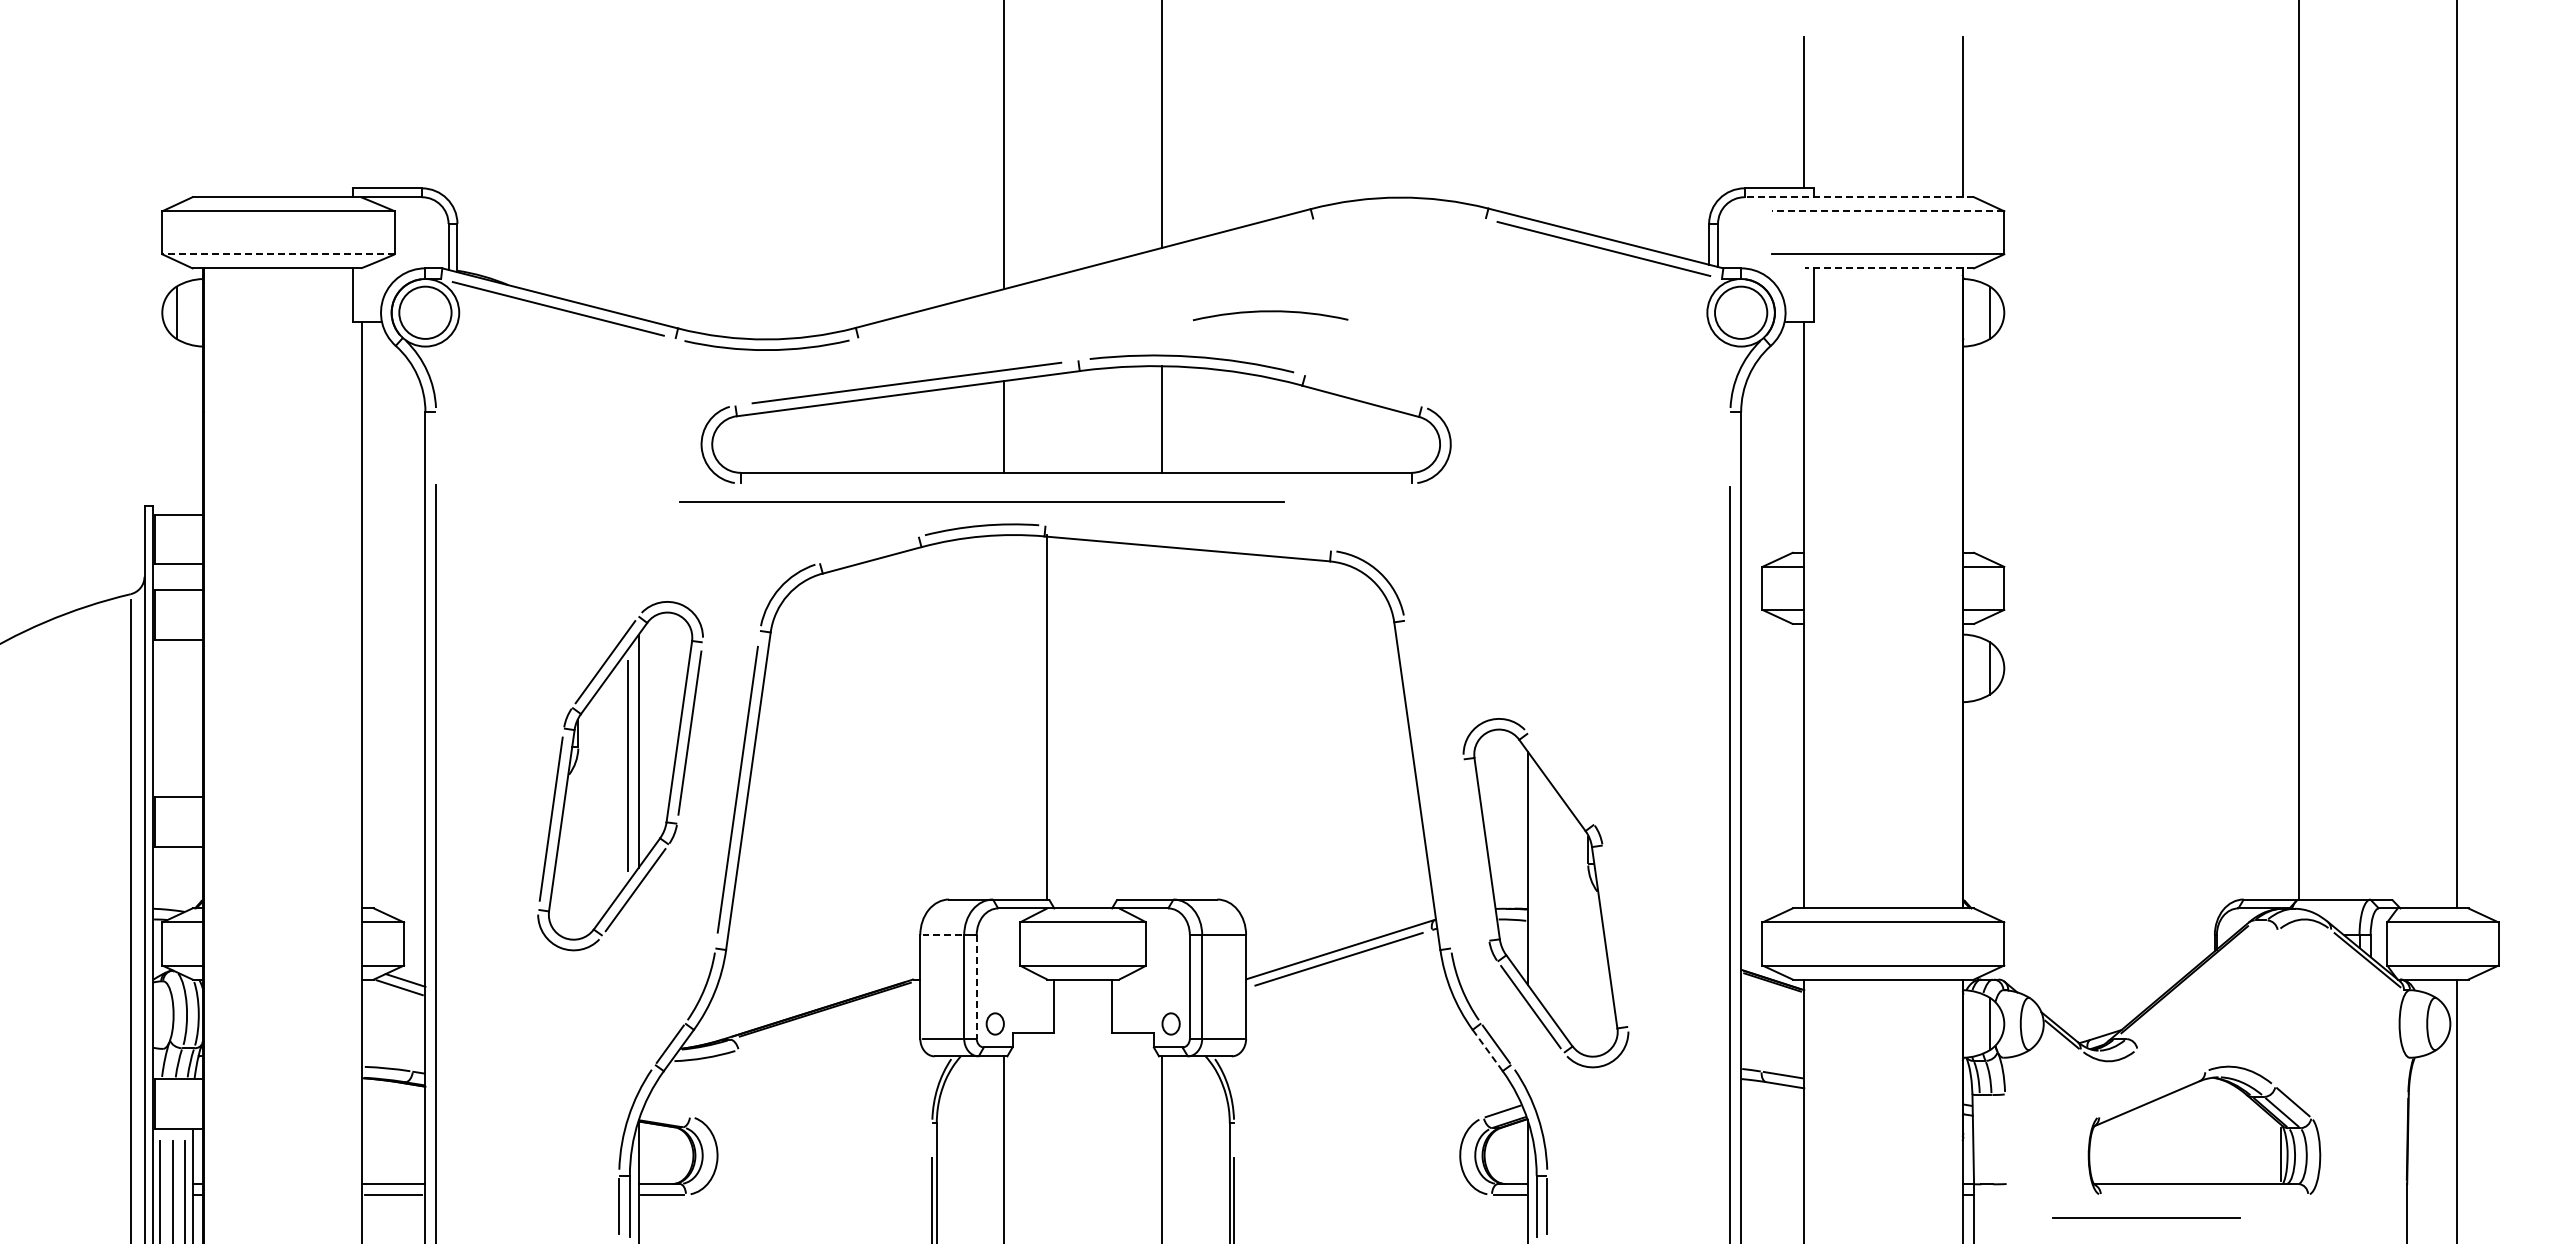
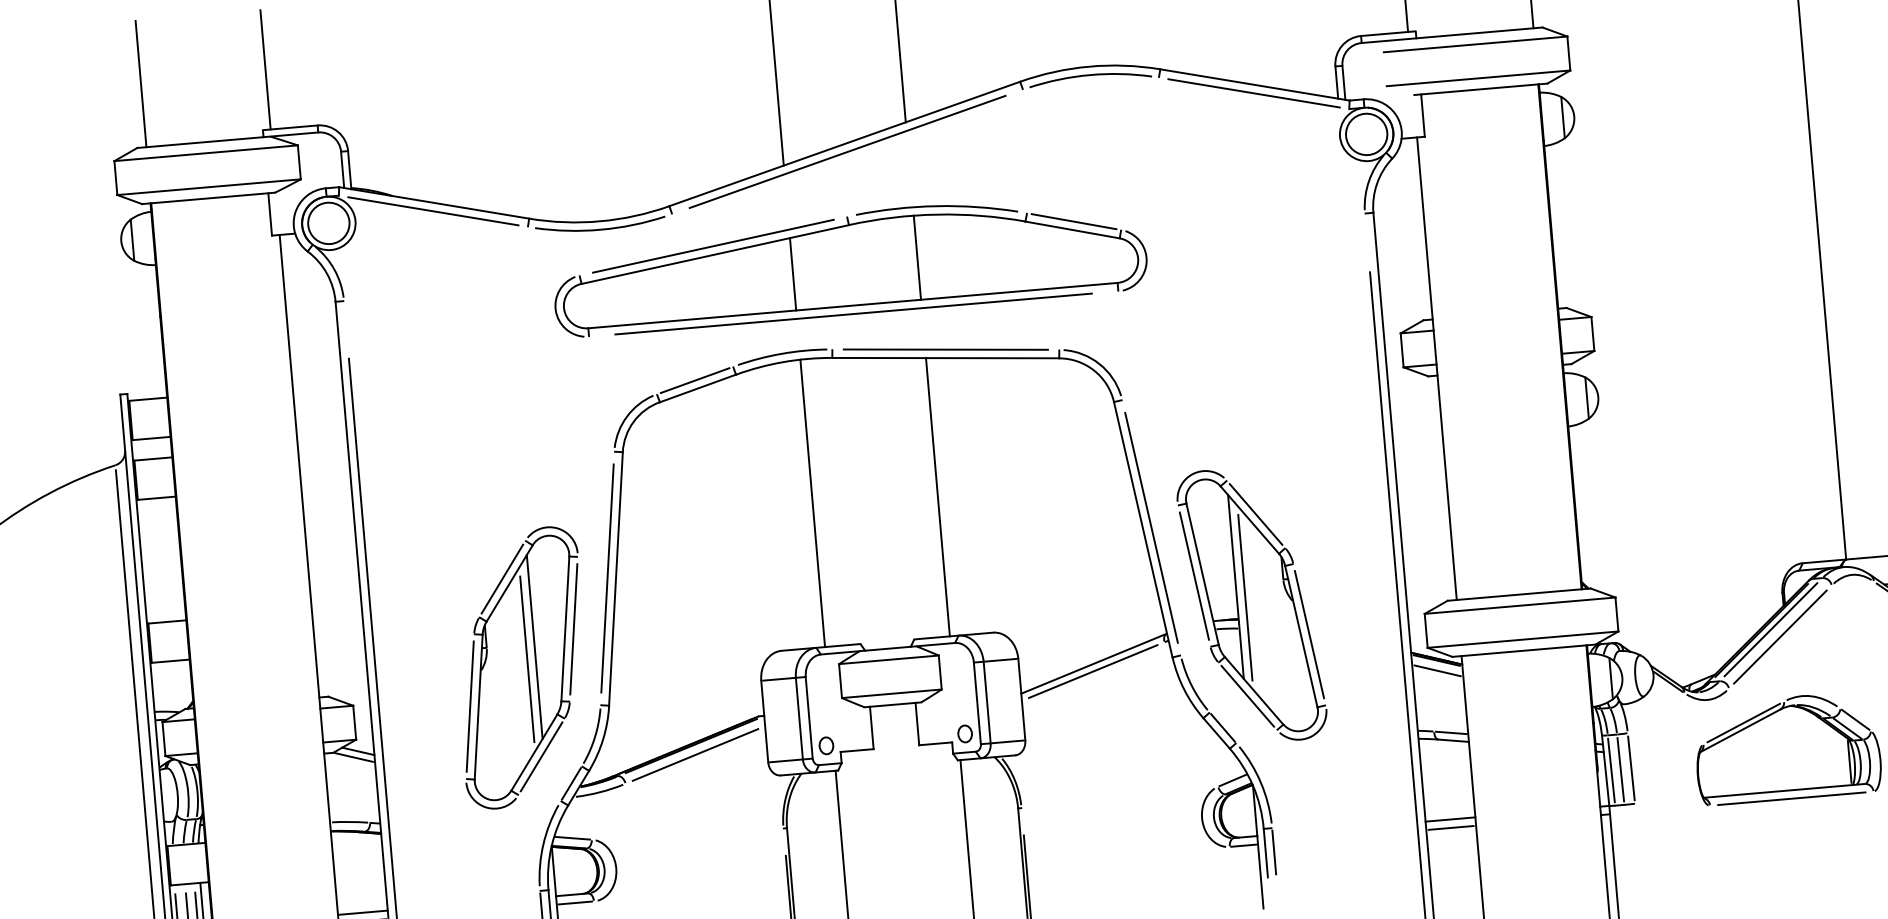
line: (362, 112) -> (265, 69), added
line: (204, 117) -> (141, 84), added
line: (1859, 197) -> (1452, 35), dashed -> solid
line: (1887, 211) -> (1475, 44), dashed -> solid
line: (278, 254) -> (209, 187), dashed -> solid
line: (1889, 268) -> (1480, 89), dashed -> solid
line: (1085, 278) -> (847, 151), added
arc: (1270, 312) -> (1090, 76), moved
line: (1363, 391) -> (1074, 222), added
line: (981, 501) -> (853, 313), moved
line: (1187, 538) -> (945, 349), added
line: (868, 550) -> (694, 380), added
line: (1047, 717) -> (812, 503), moved
line: (1162, 722) -> (937, 496), added
part: (620, 776) -> (521, 668), moved
line: (1560, 779) -> (1255, 514), added
line: (1427, 784) -> (1151, 527), added
line: (1476, 849) -> (1194, 575), added
line: (1538, 882) -> (1245, 597), added
line: (942, 935) -> (778, 679), dashed -> solid
line: (1614, 935) -> (1308, 634), added
line: (2196, 979) -> (1770, 629), added
line: (976, 986) -> (809, 717), dashed -> solid
line: (2207, 989) -> (1780, 636), added
line: (1772, 995) -> (1437, 670), added
line: (829, 1021) -> (695, 755), added
line: (1487, 1050) -> (1216, 733), dashed -> solid
line: (2151, 1093) -> (1743, 722), added
line: (666, 1112) -> (573, 837), added
line: (2005, 1138) -> (1631, 767), added
line: (1980, 1139) -> (1611, 770), added
line: (1992, 1139) -> (1620, 769), added
line: (1772, 1184) -> (1450, 819), added
line: (1772, 1194) -> (1451, 827), added
line: (2146, 1217) -> (1791, 798), moved

